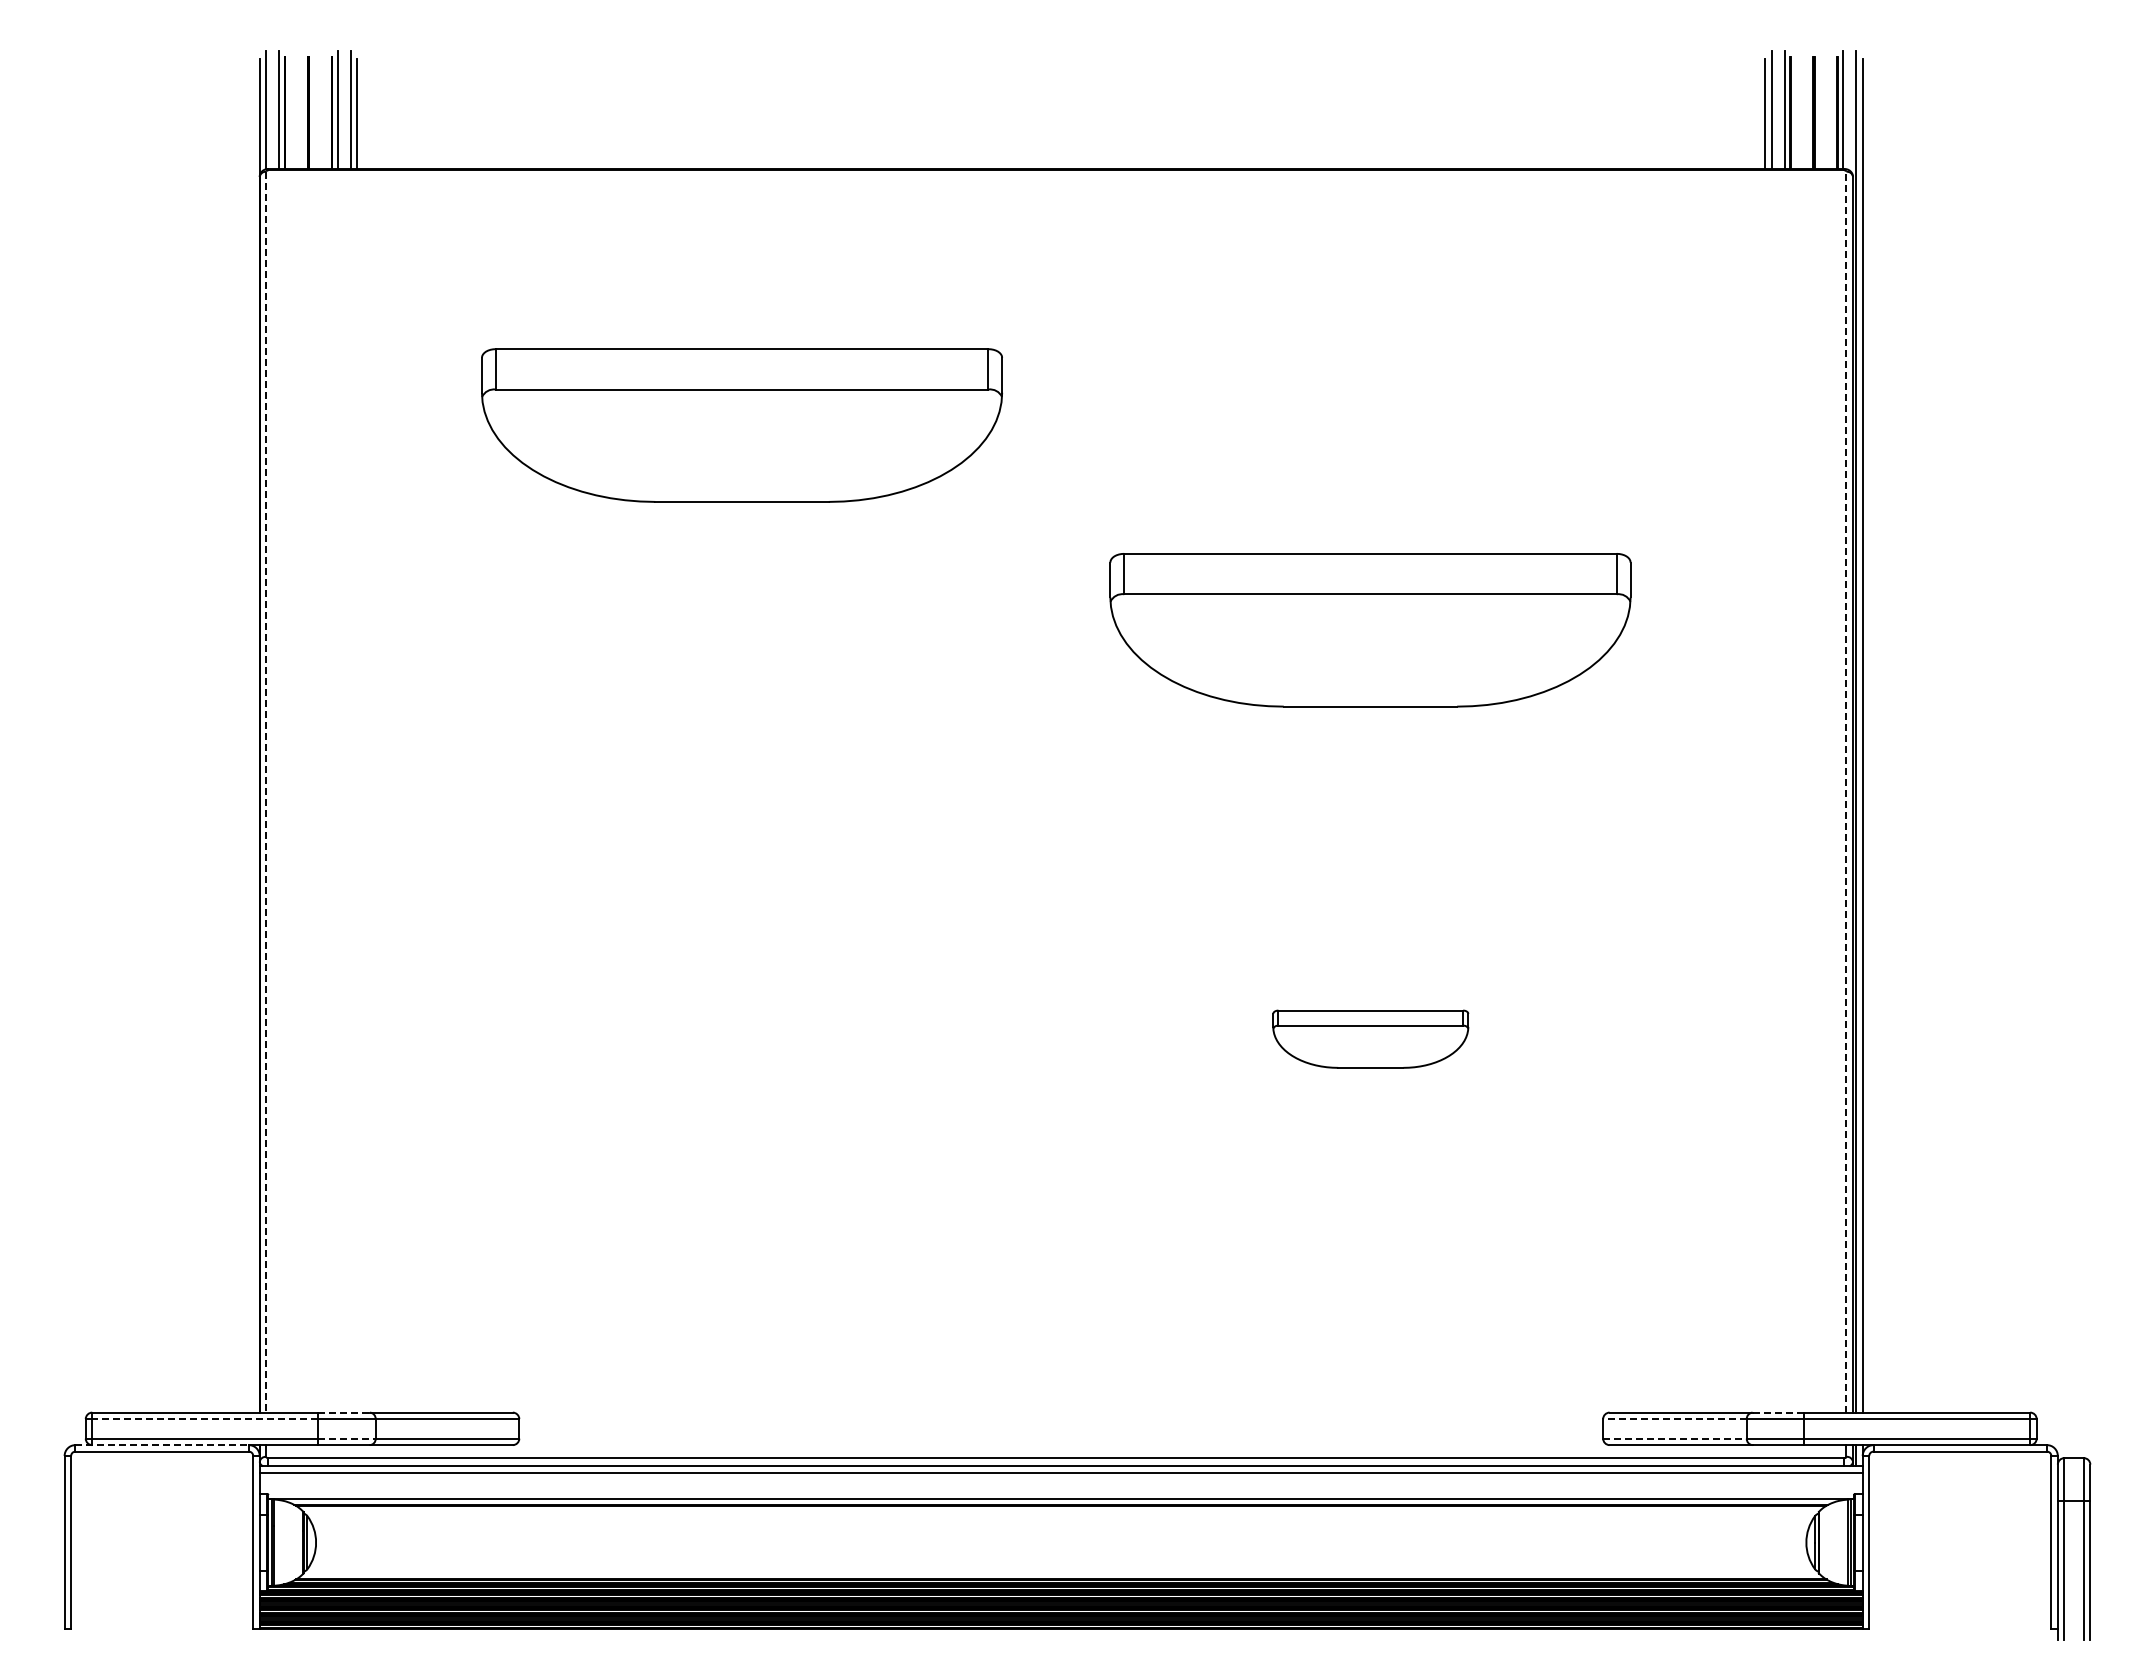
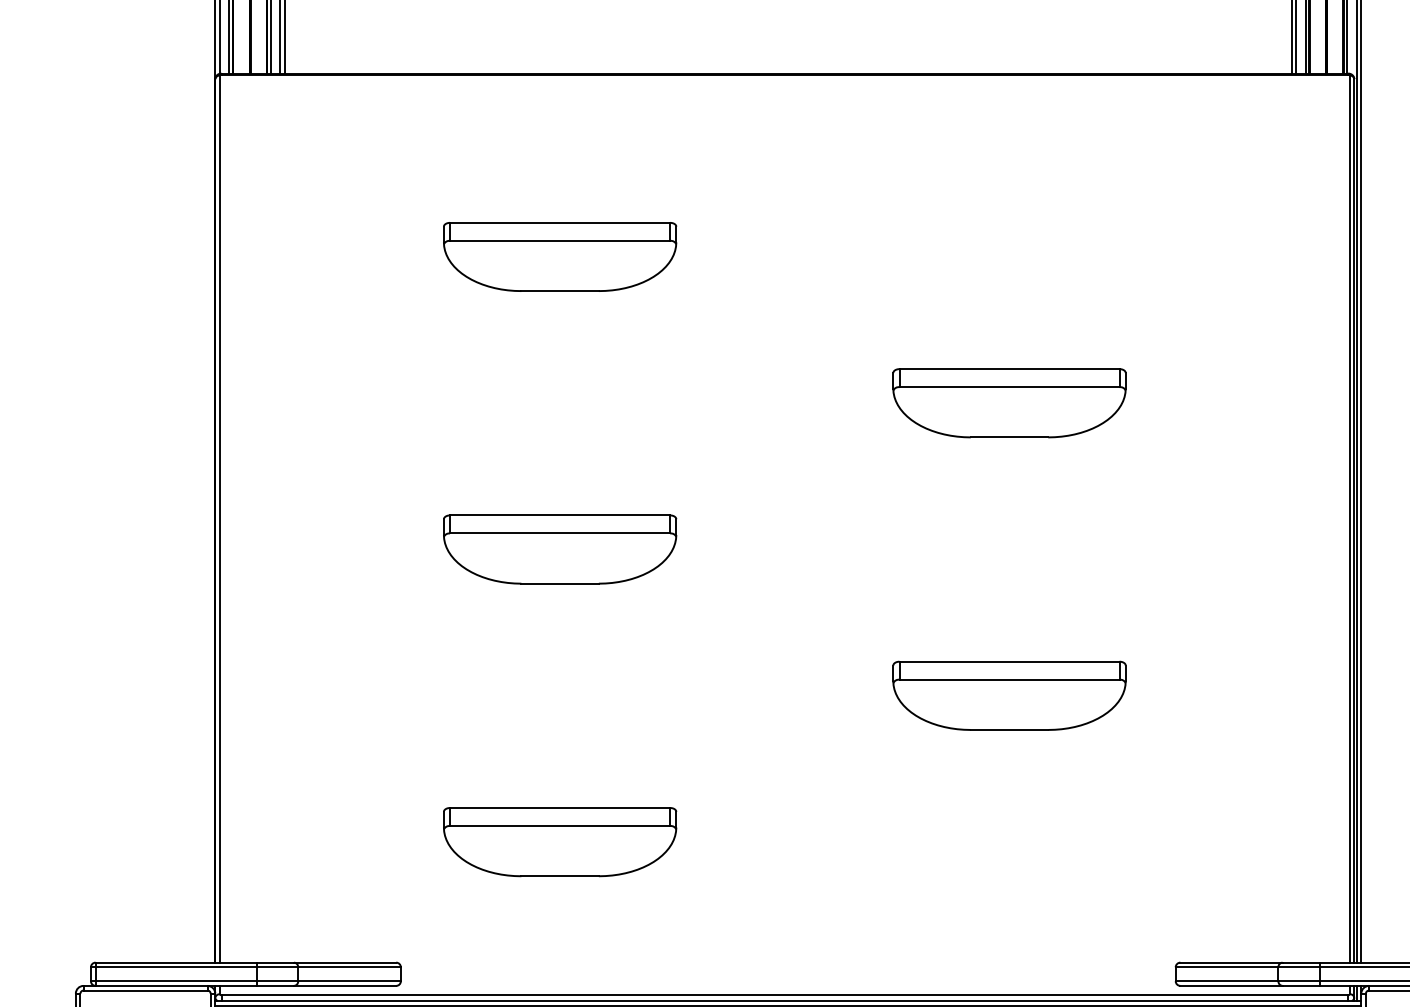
part: (741, 425) -> (559, 256), size x0.62
part: (1370, 629) -> (1009, 402), size x0.62
line: (1846, 791) -> (1349, 518), dashed -> solid
line: (266, 792) -> (220, 519), dashed -> solid
part: (741, 834) -> (559, 549), added
part: (1370, 1038) -> (1009, 695), size x1.67
part: (741, 1243) -> (559, 841), added
line: (344, 1412) -> (275, 962), dashed -> solid
line: (1778, 1412) -> (1301, 962), dashed -> solid
line: (205, 1419) -> (176, 967), dashed -> solid
line: (1674, 1419) -> (1226, 967), dashed -> solid
line: (346, 1438) -> (277, 981), dashed -> solid
line: (1674, 1438) -> (1226, 981), dashed -> solid
line: (162, 1445) -> (145, 986), dashed -> solid

